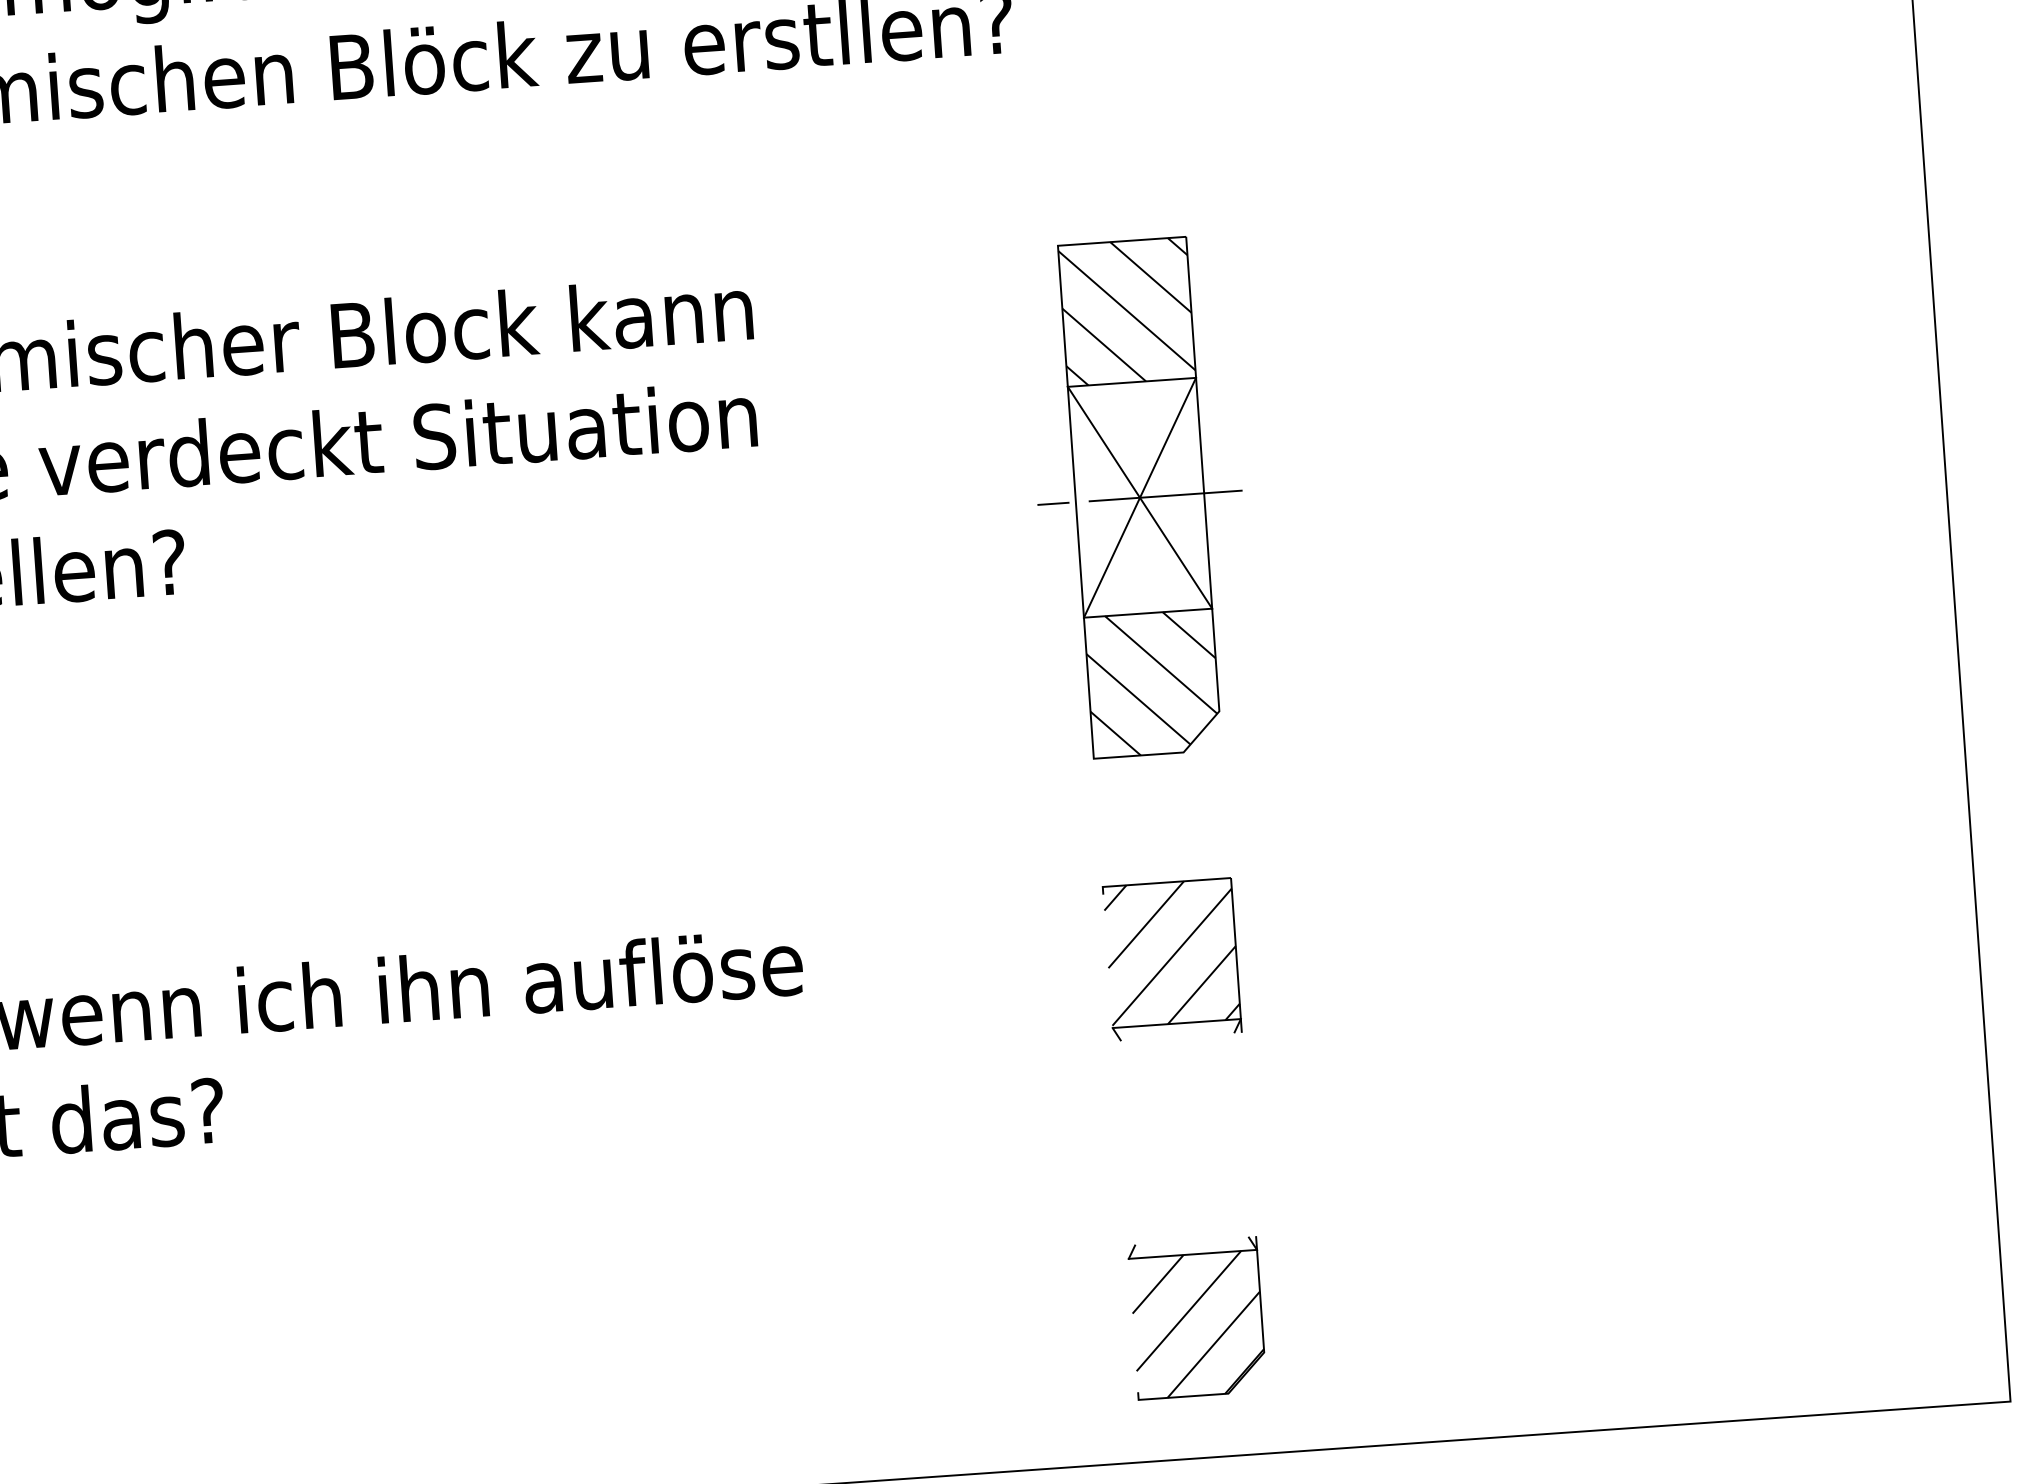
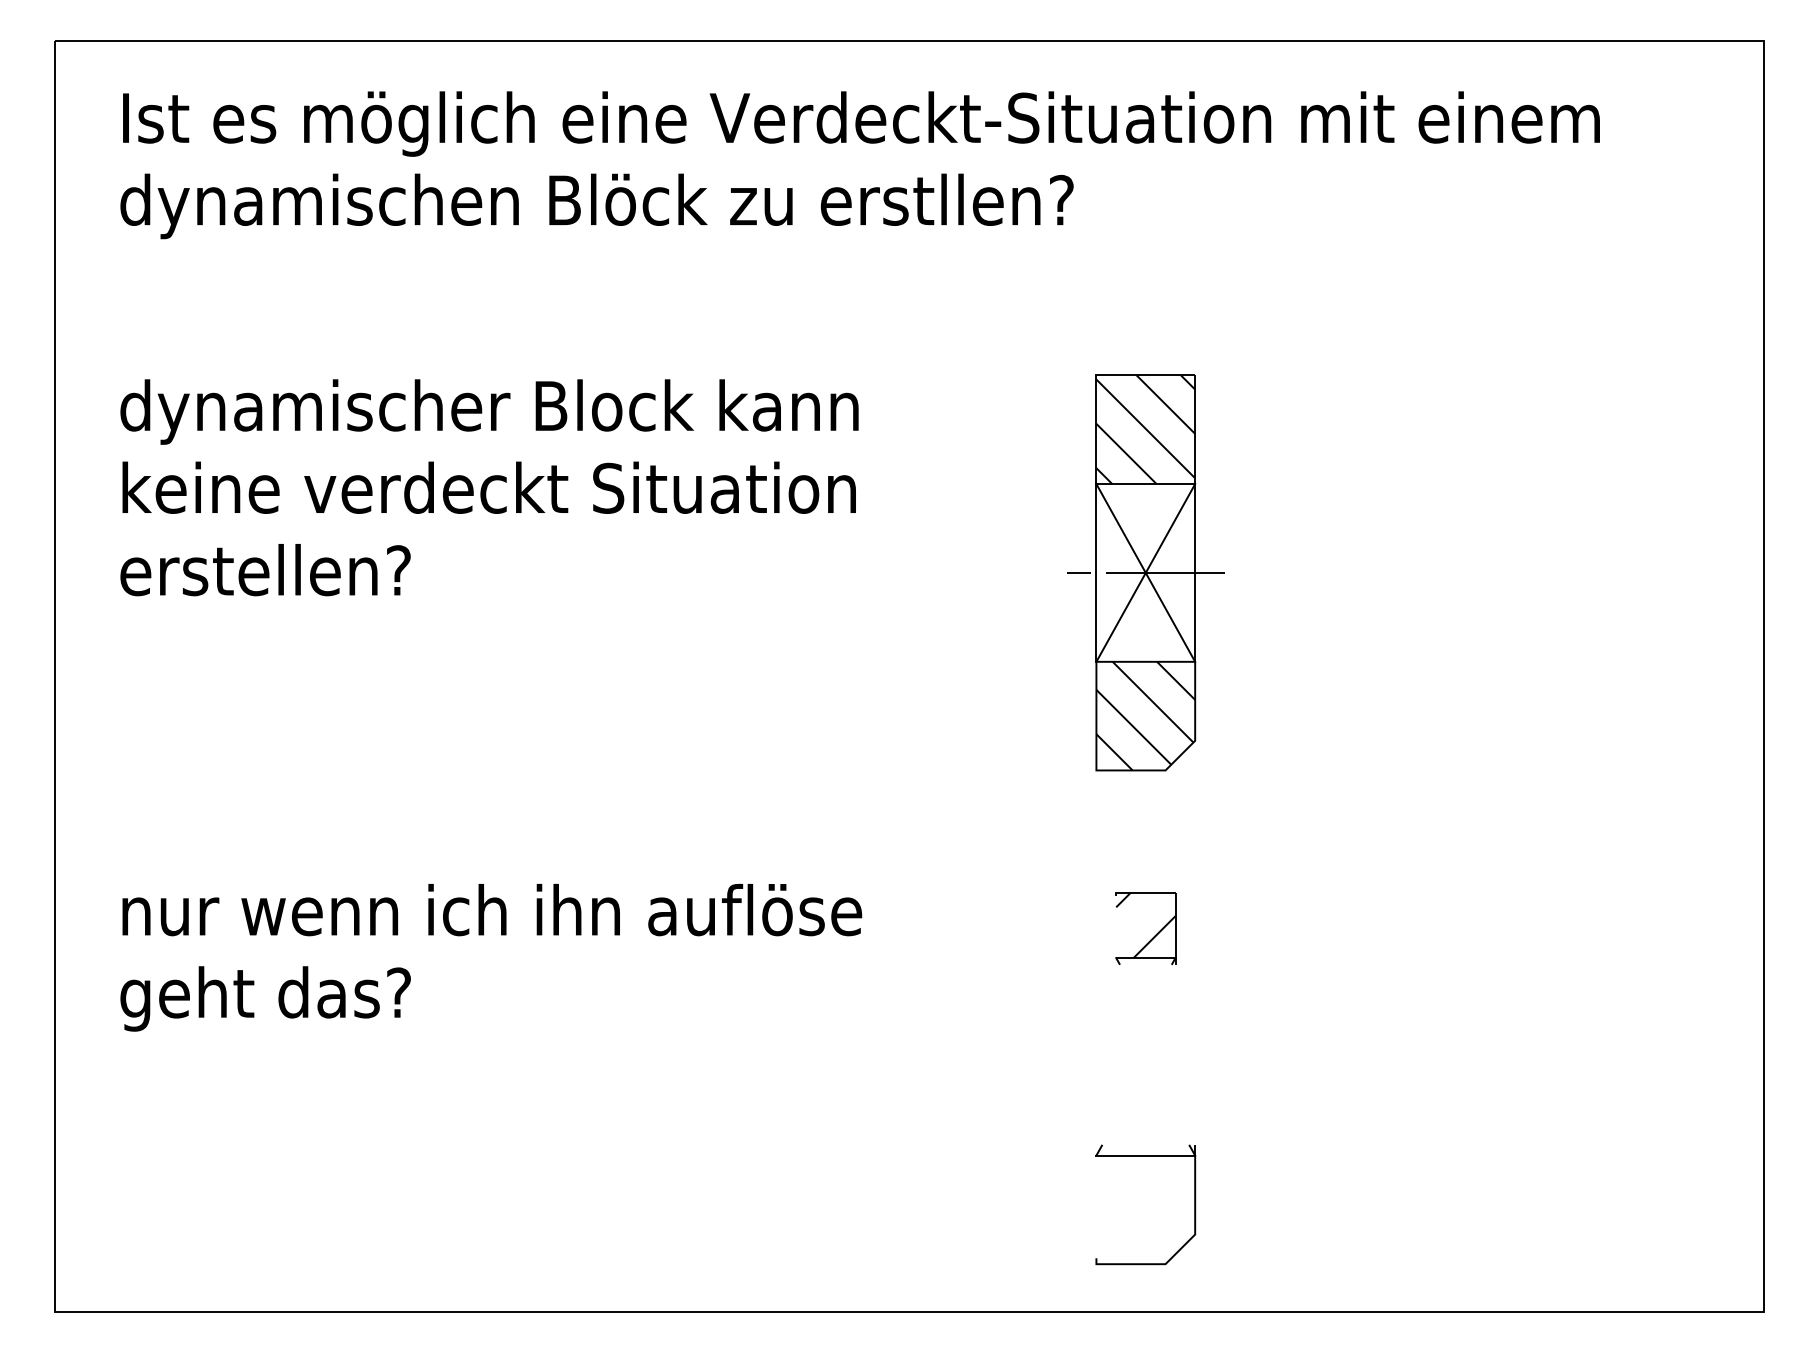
part: (1171, 959) -> (1145, 928), size x0.6
hatch: (1197, 1324) -> (1145, 1209), removed

